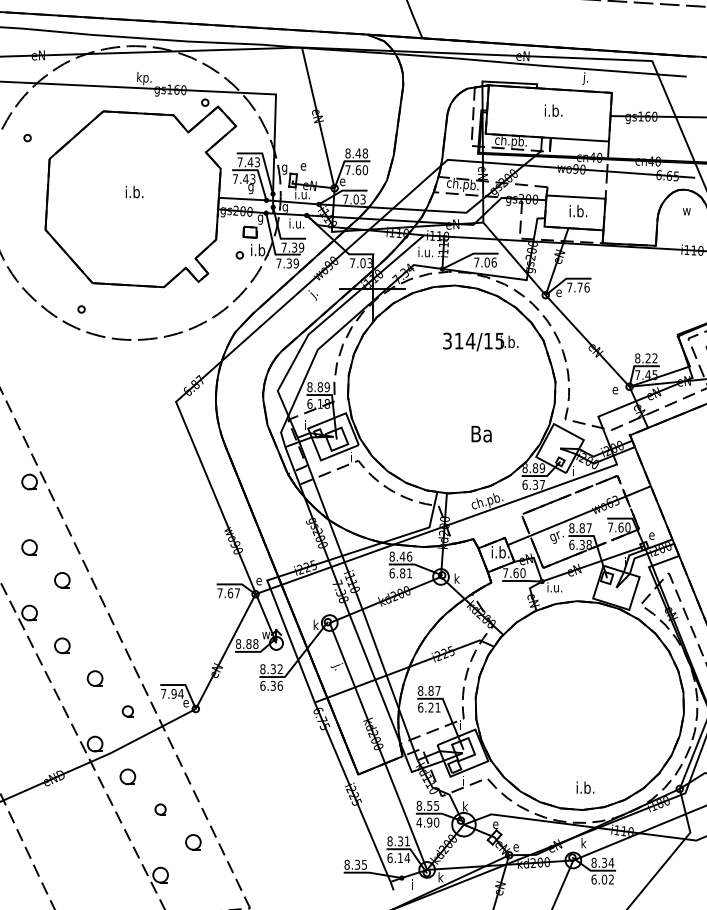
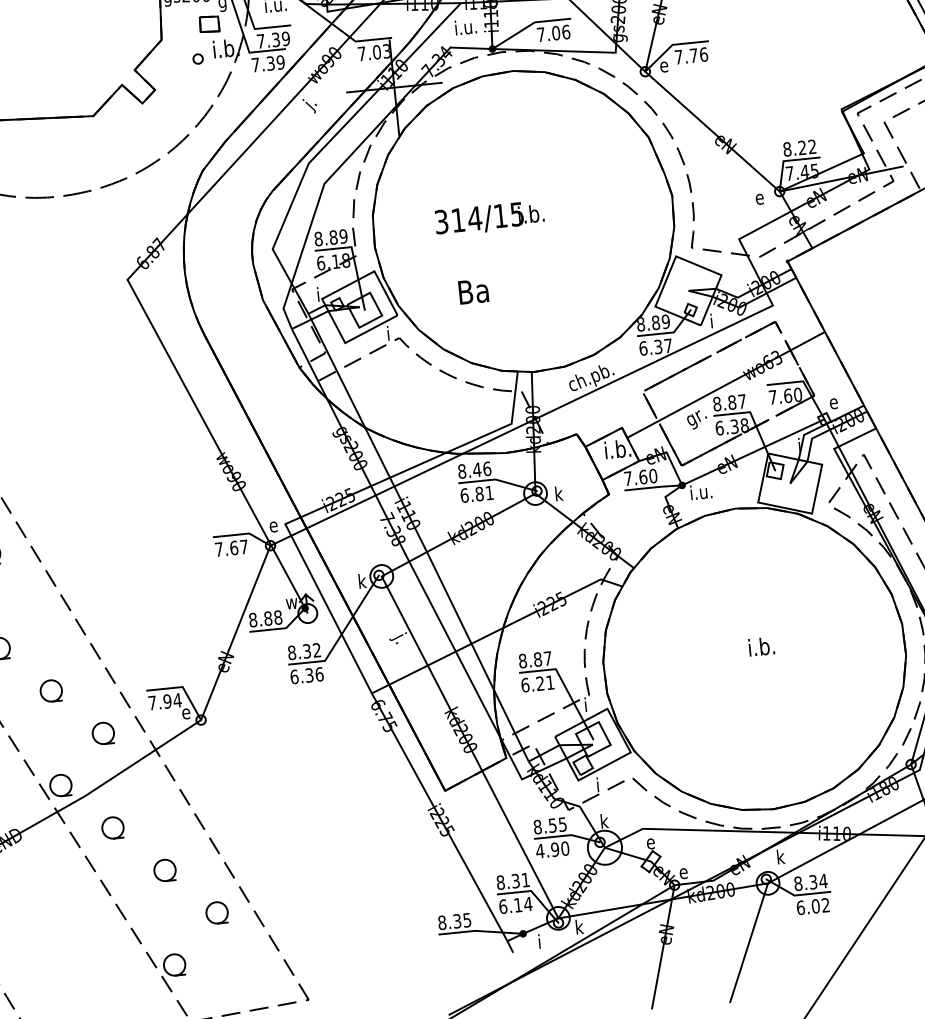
text: (480, 341) -> (489, 217), moved
text: (481, 433) -> (473, 290), moved
part: (127, 711) -> (102, 733), size x1.43
text: (585, 787) -> (761, 646), moved
part: (160, 809) -> (164, 870), size x1.43

